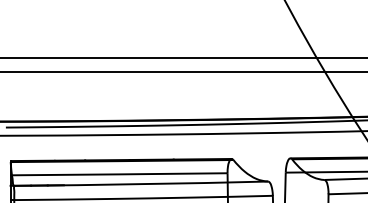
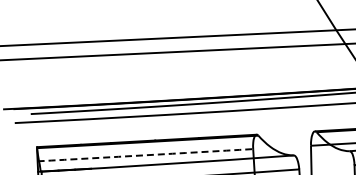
arc: (119, 174) -> (145, 155), solid -> dashed

